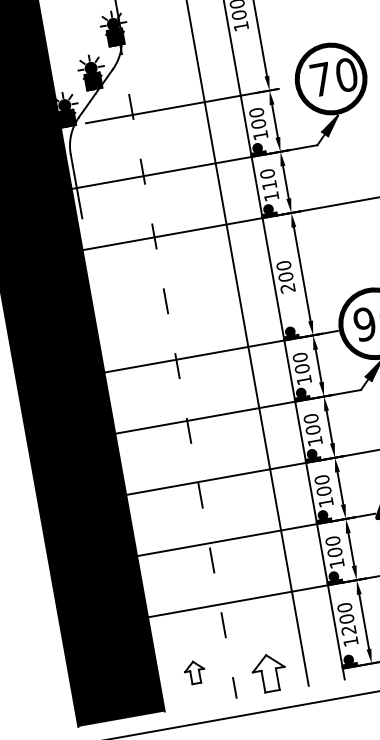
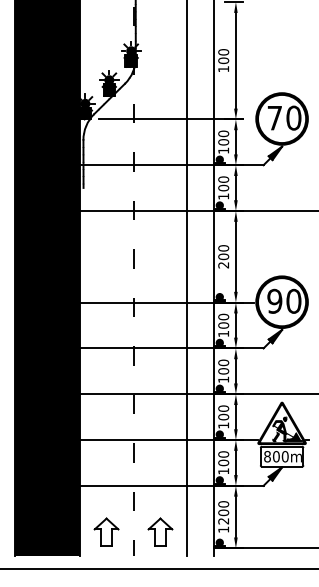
text: (269, 184) -> (223, 187), 110 -> 100
part: (194, 671) -> (106, 531), size x1.67
part: (269, 672) -> (160, 531), moved

